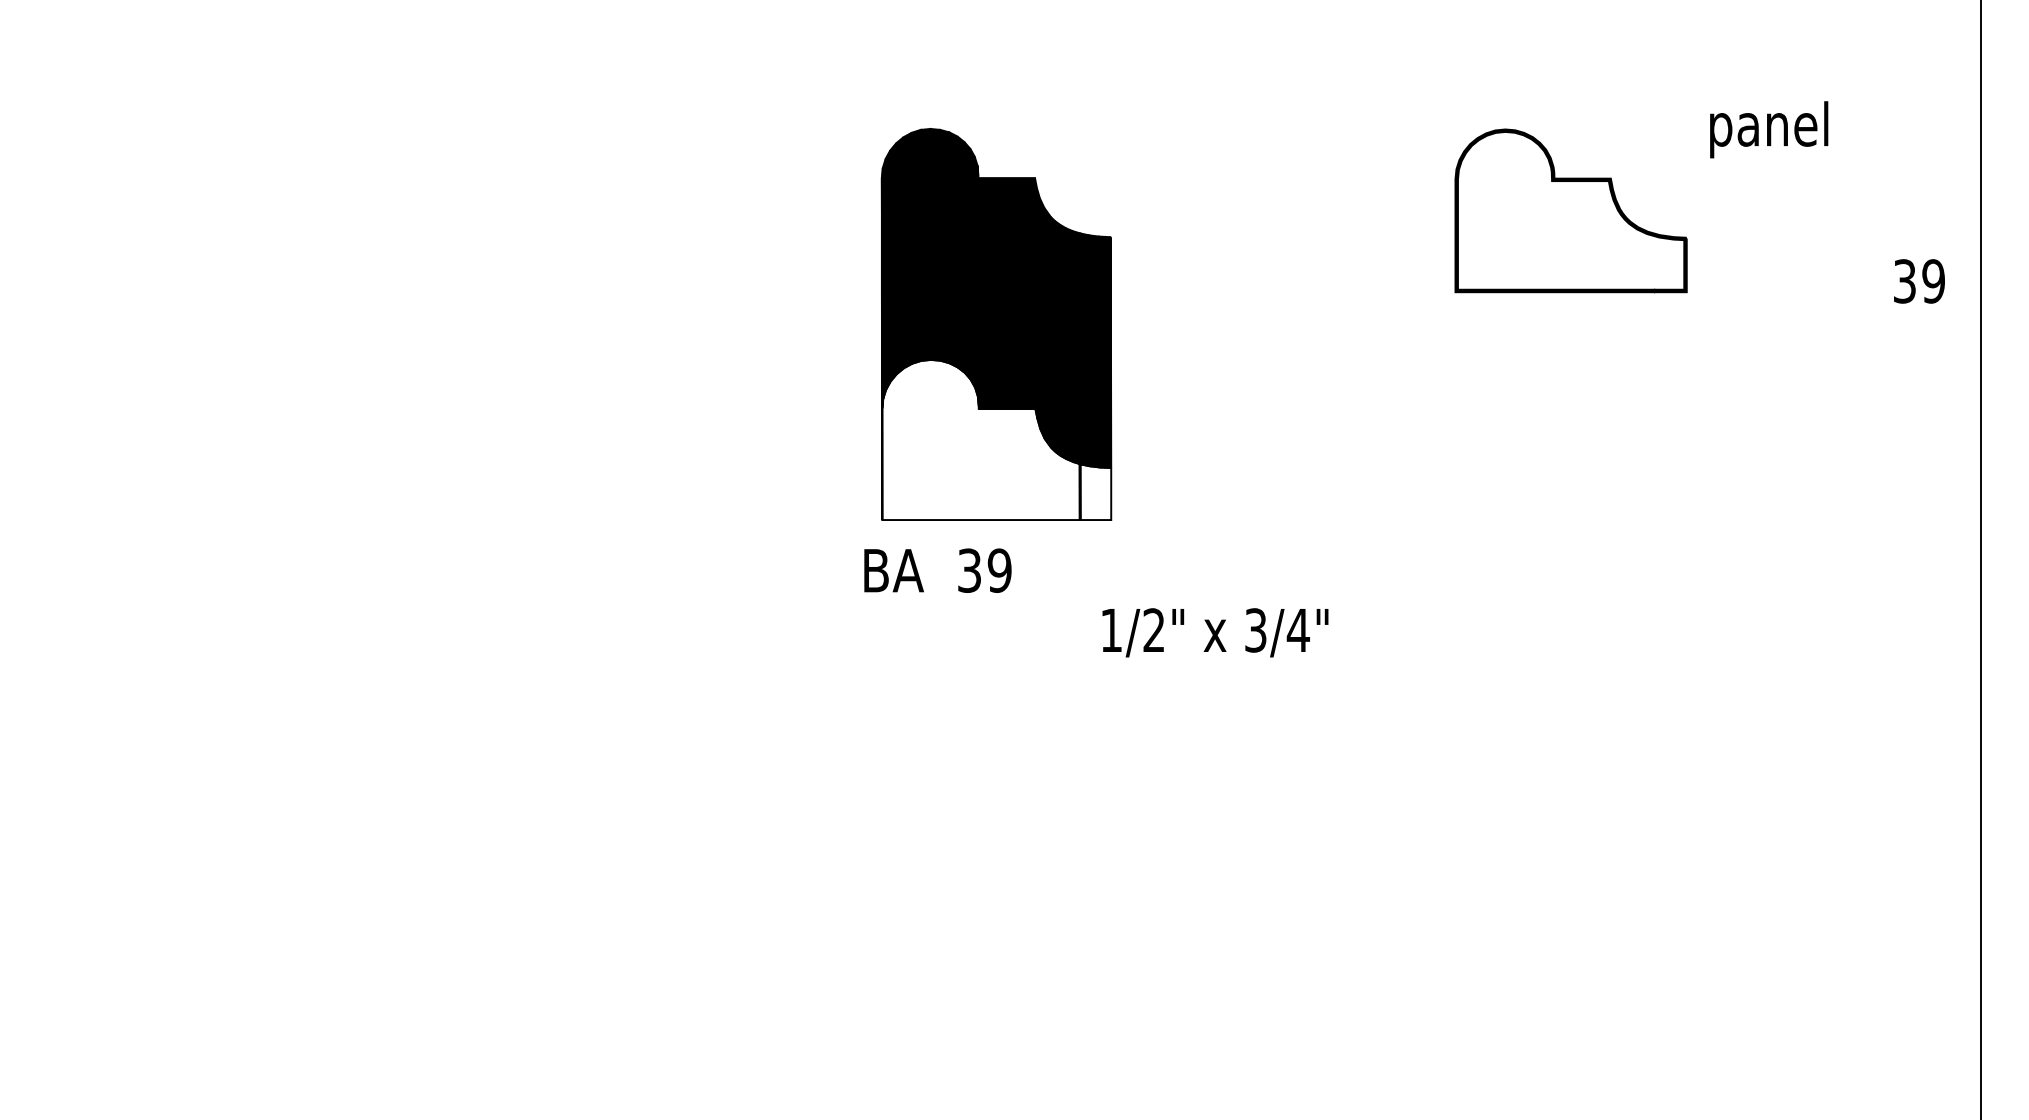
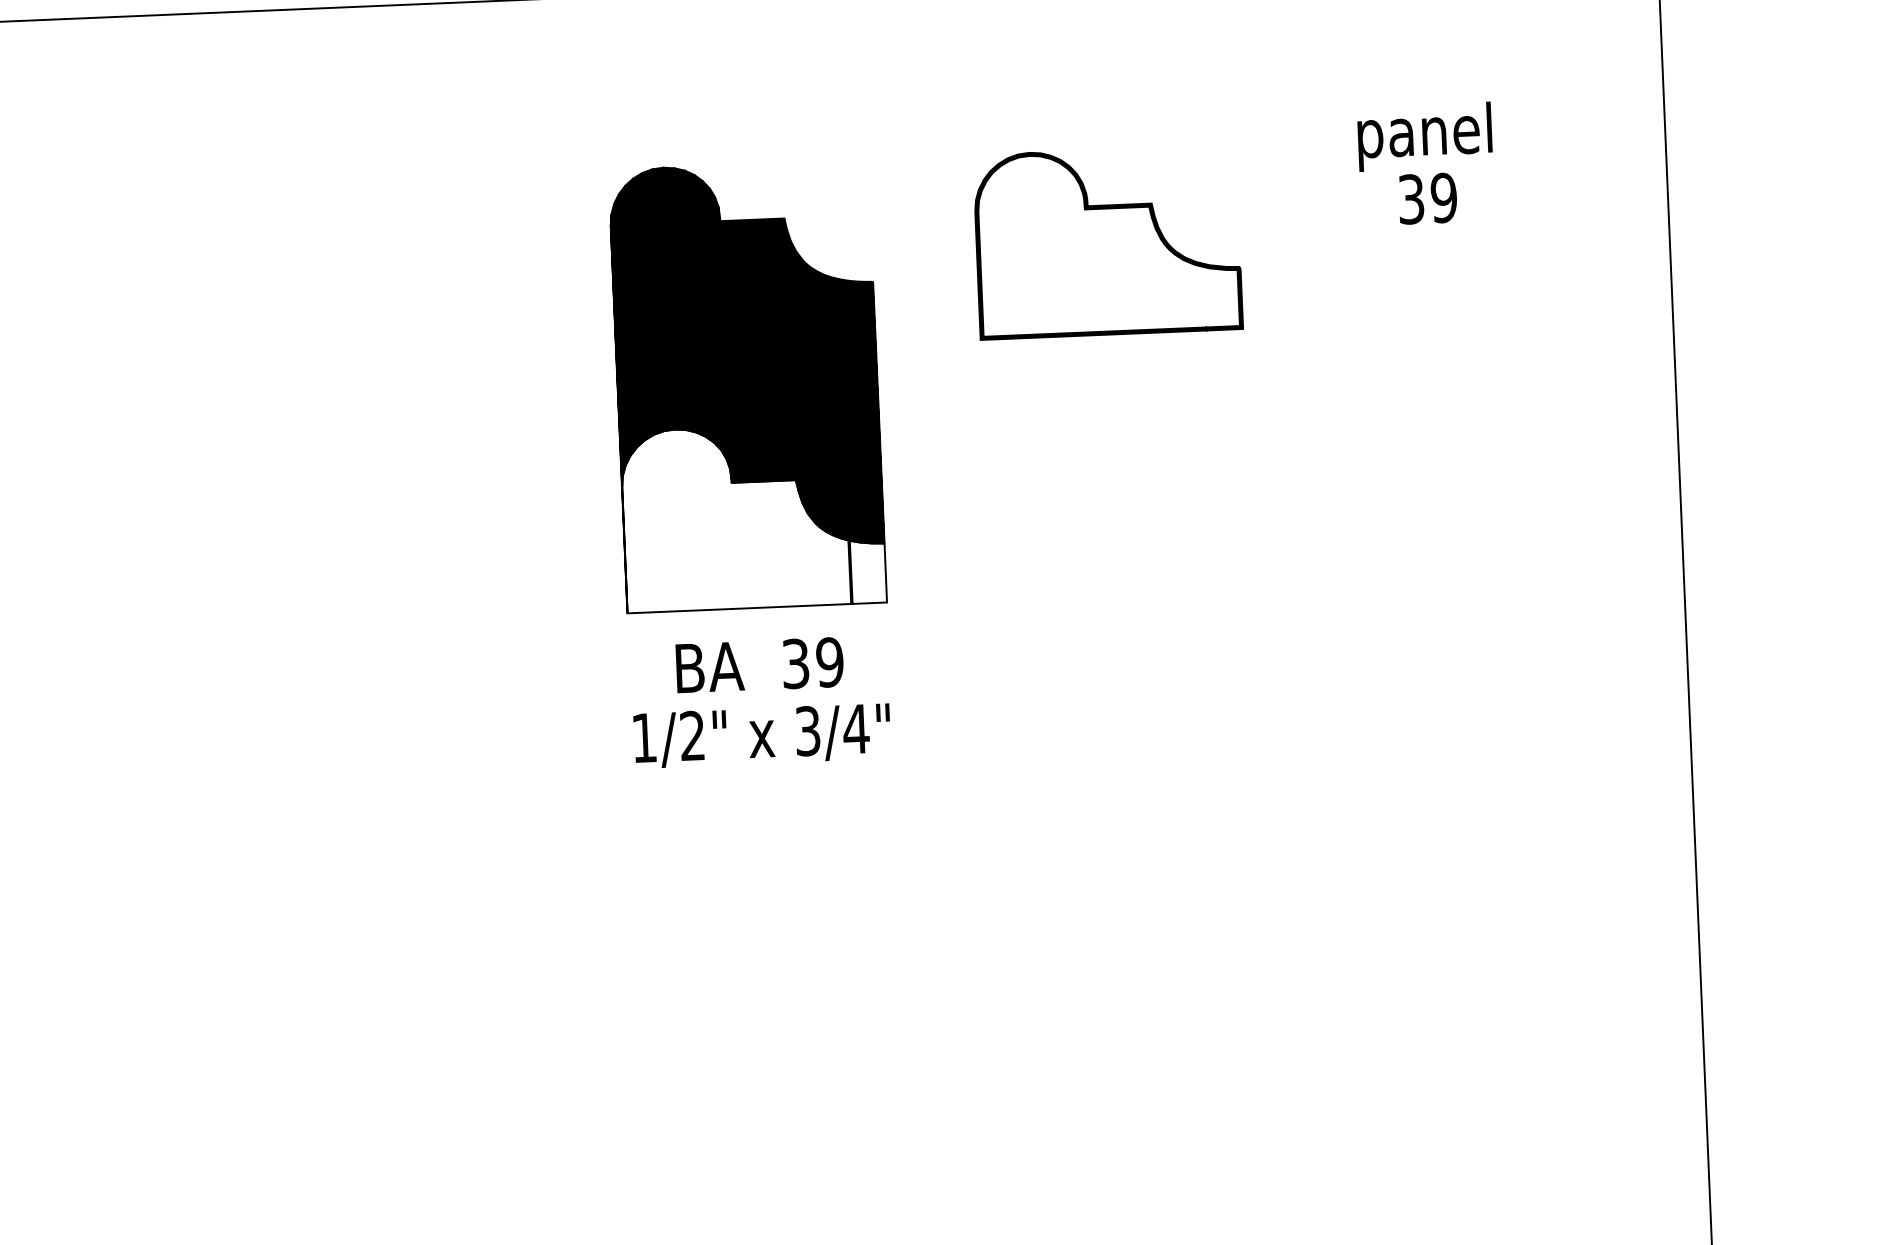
part: (1570, 210) -> (1107, 241), moved
text: (1919, 281) -> (1428, 198), moved
part: (996, 324) -> (747, 386), moved
text: (937, 570) -> (759, 665), moved
text: (1215, 632) -> (762, 735), moved

